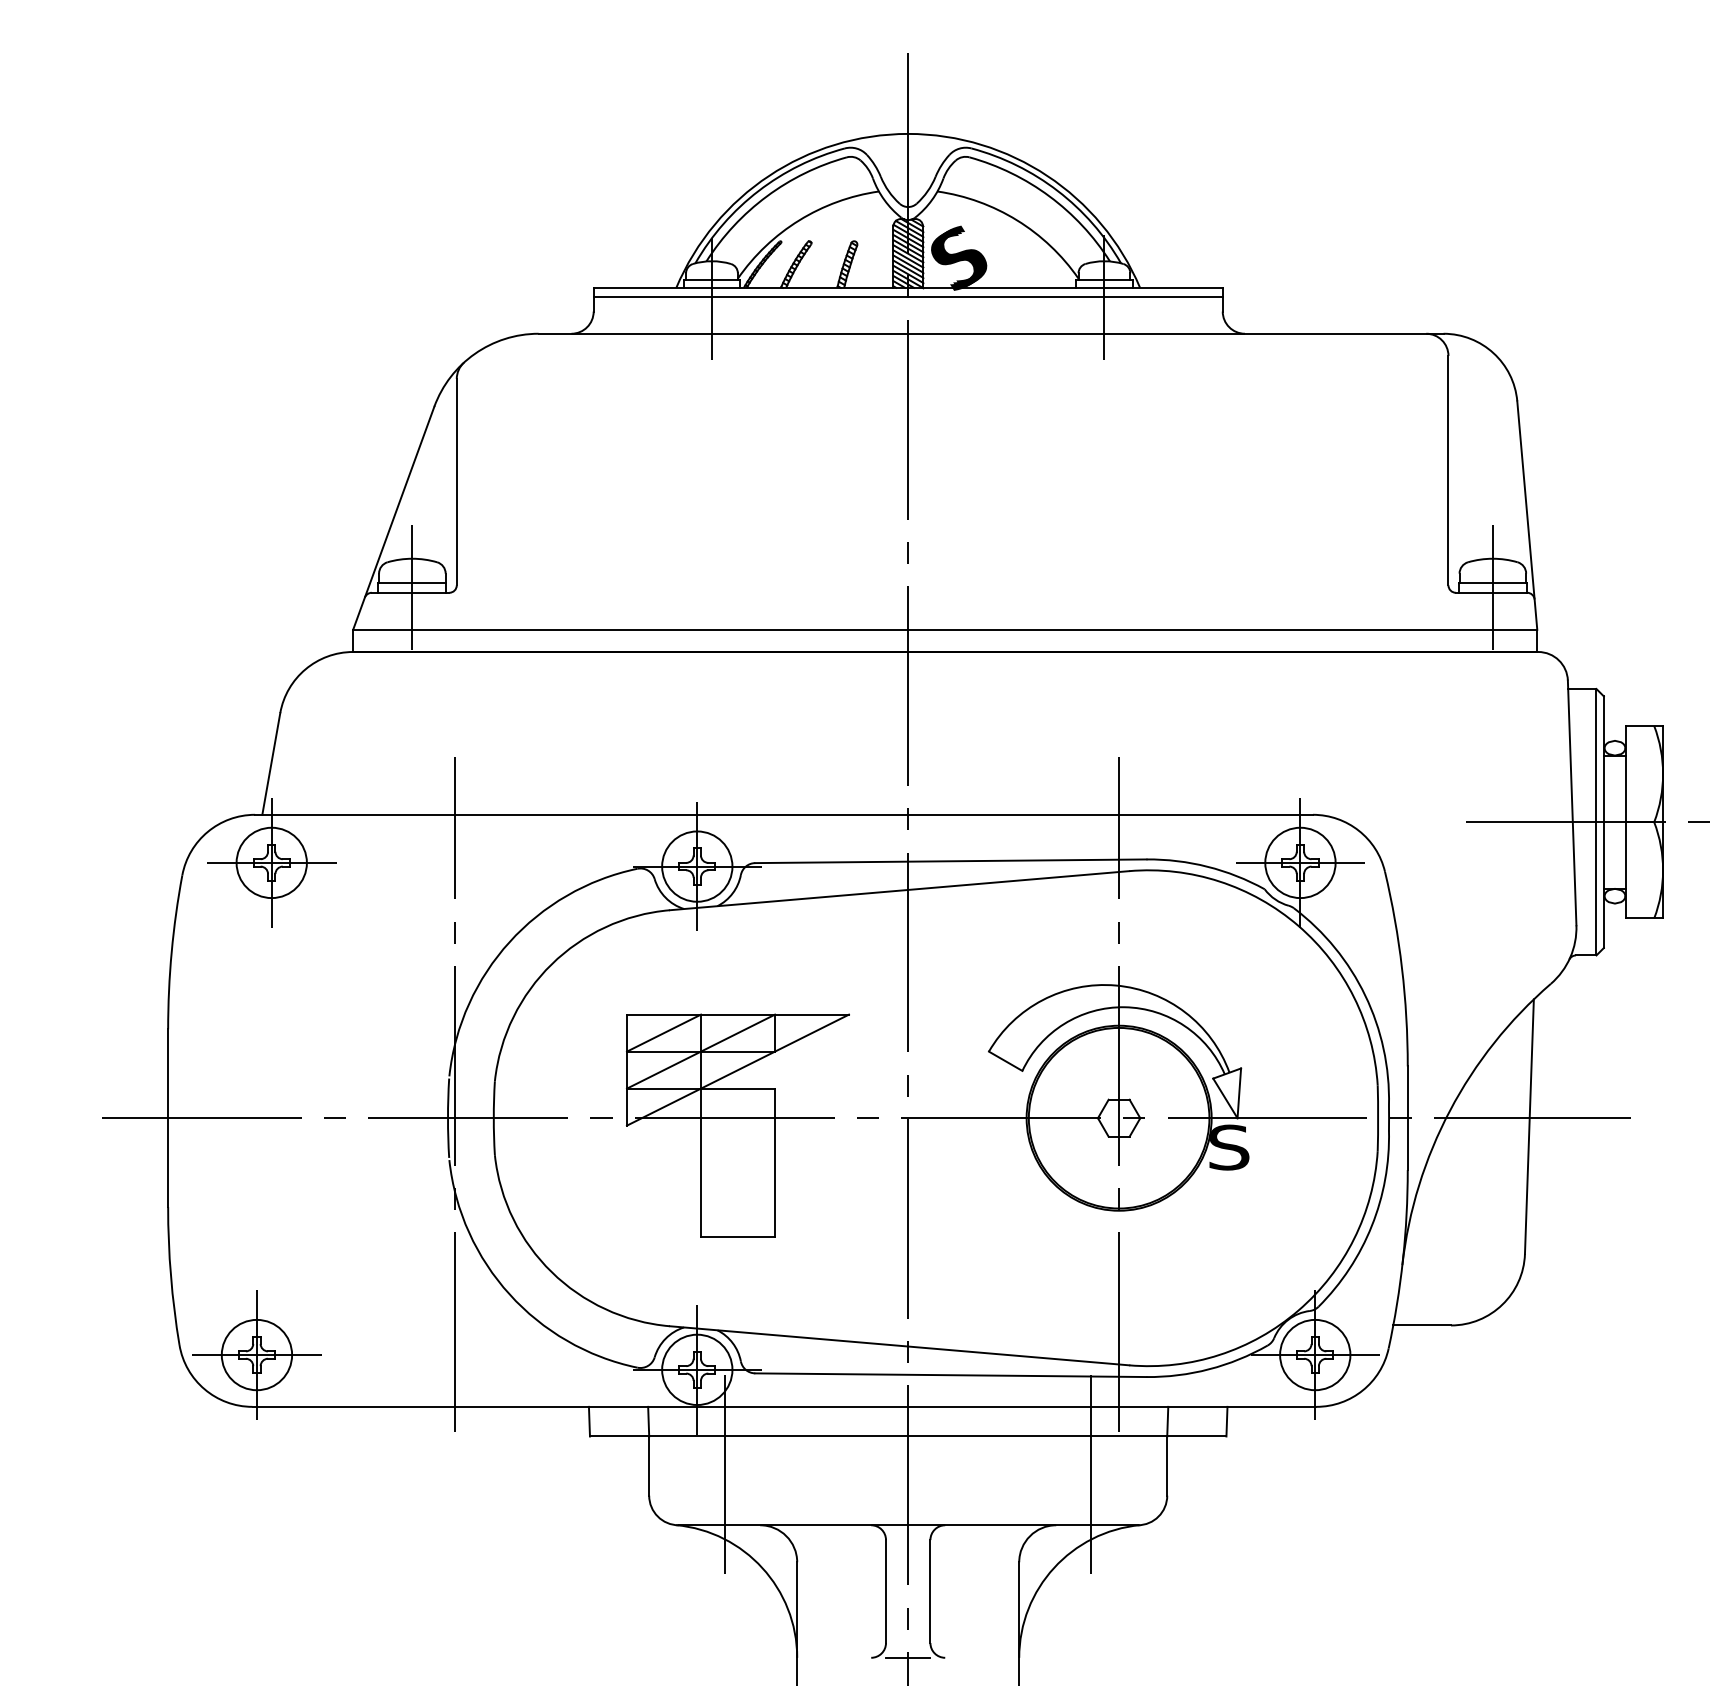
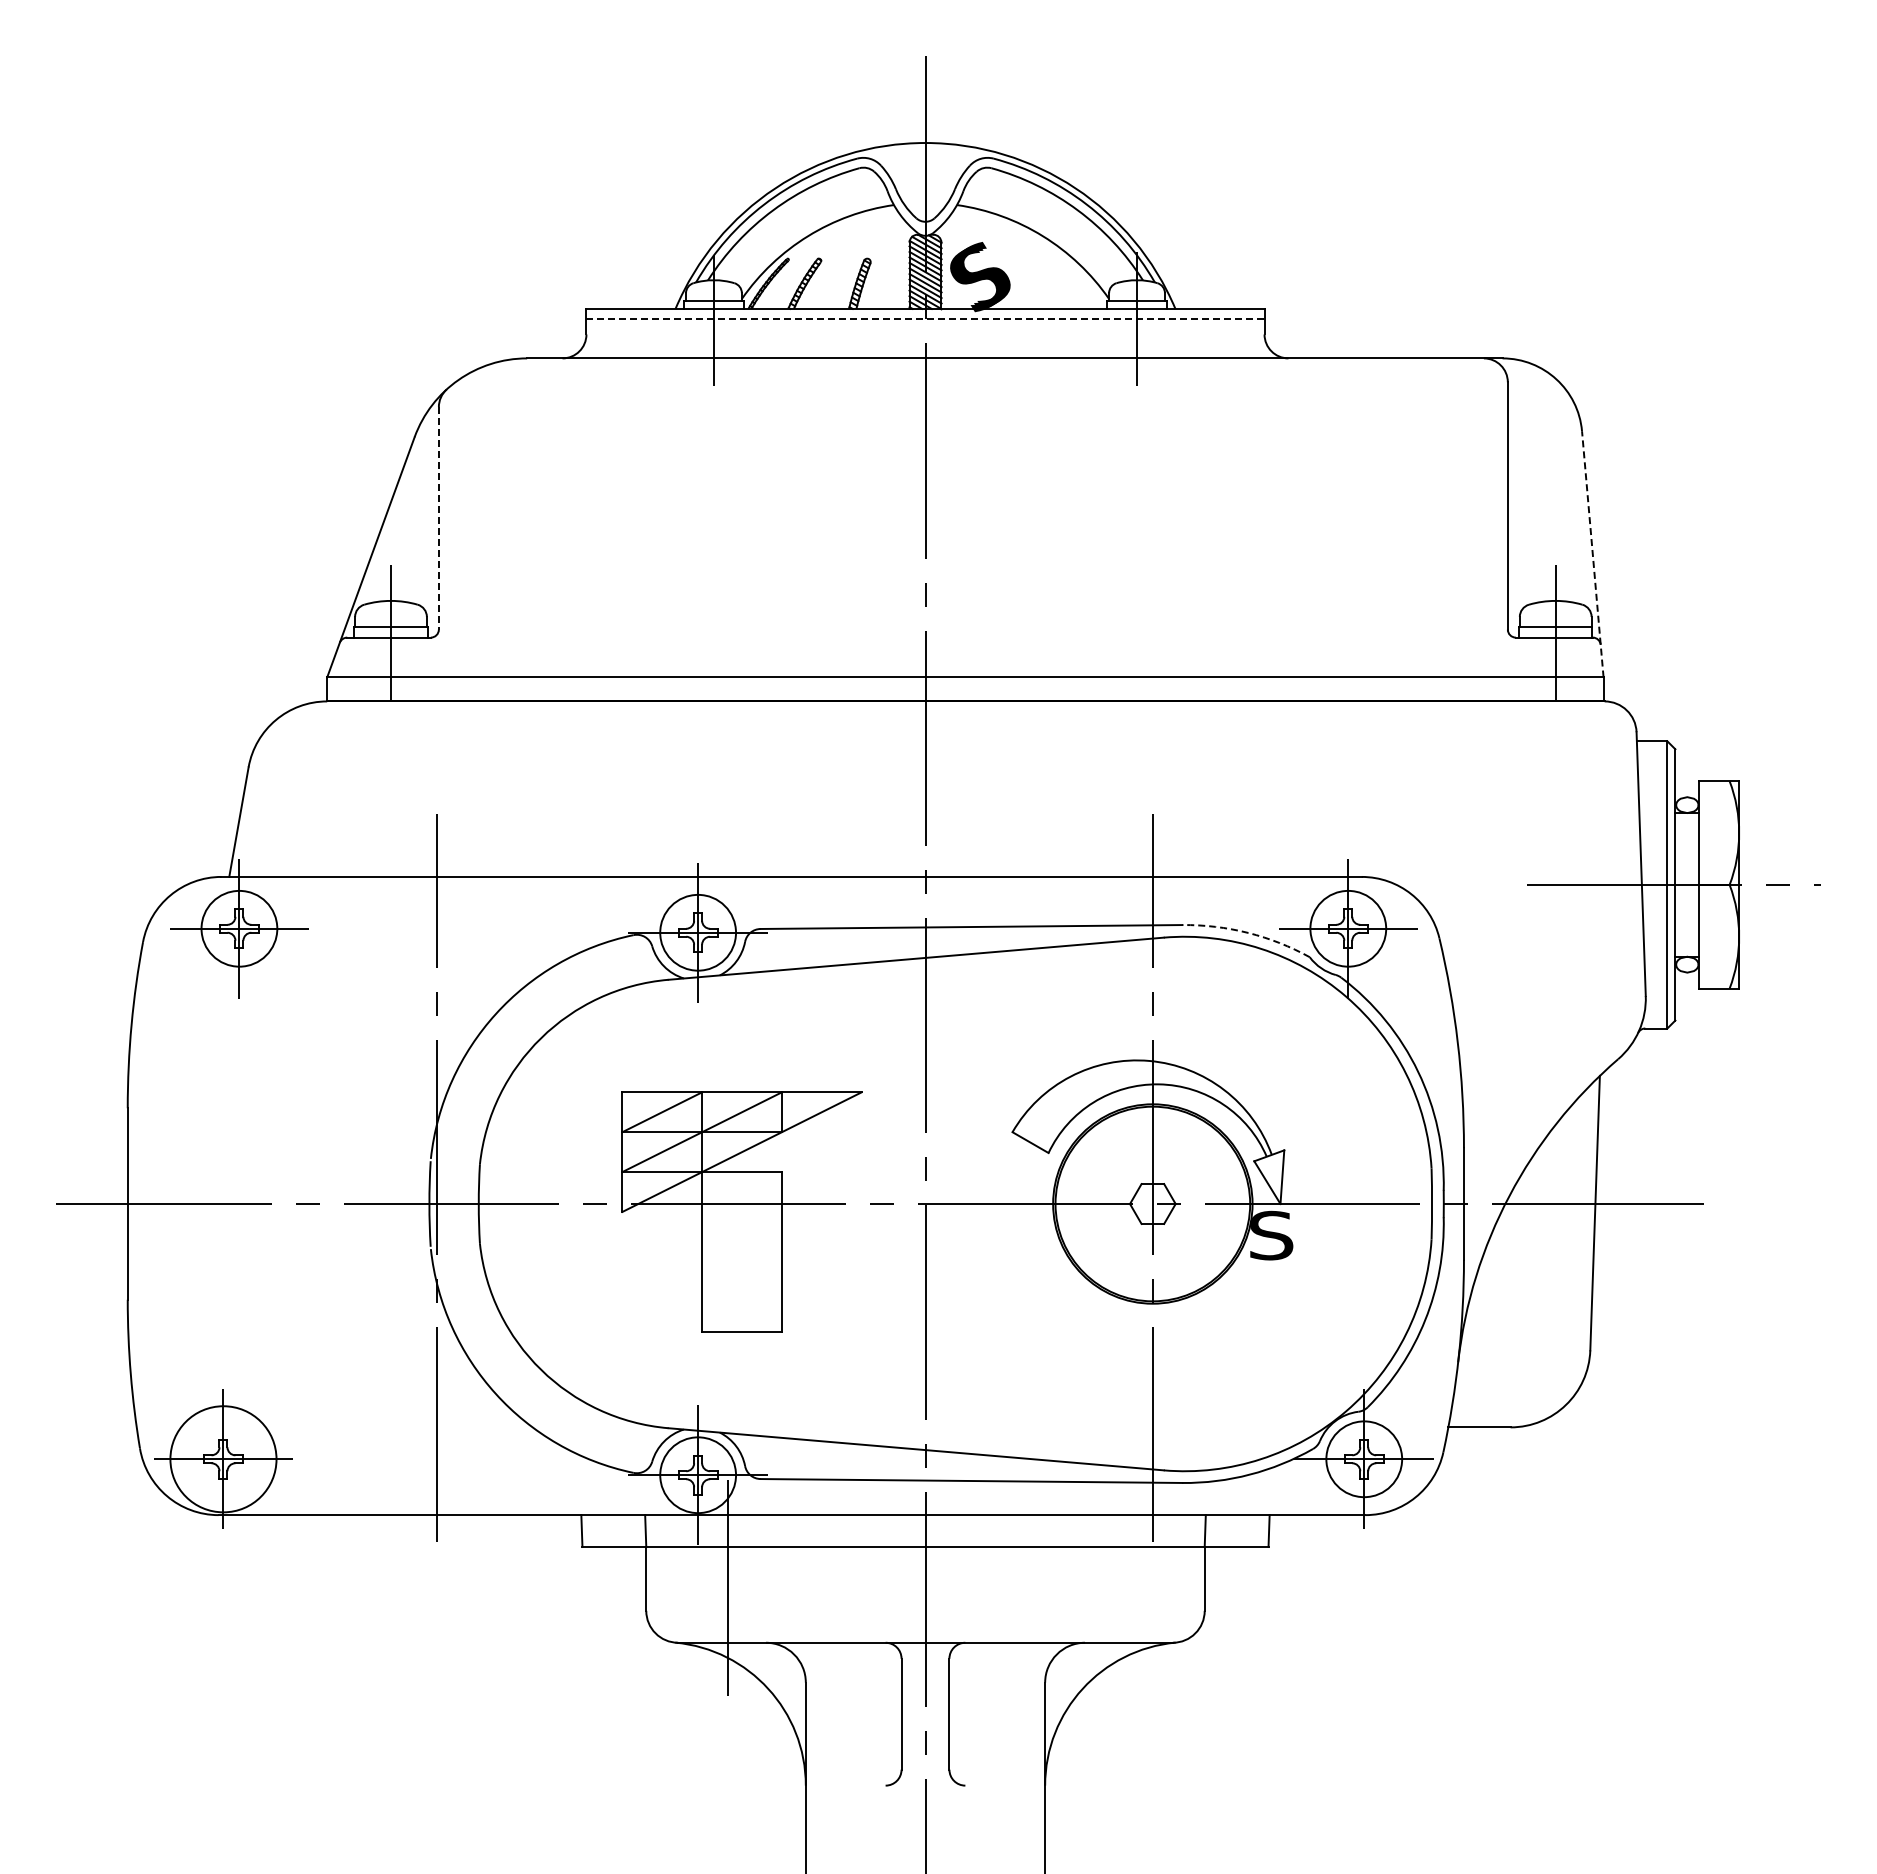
line: (908, 296) -> (925, 318), solid -> dashed
line: (456, 482) -> (438, 518), solid -> dashed
line: (1527, 515) -> (1592, 554), solid -> dashed
arc: (1207, 866) -> (1248, 932), solid -> dashed
circle: (256, 1355) -> (223, 1459), size x1.4
line: (1090, 1482) -> (1122, 1596), removed
line: (908, 1657) -> (925, 1785), removed

